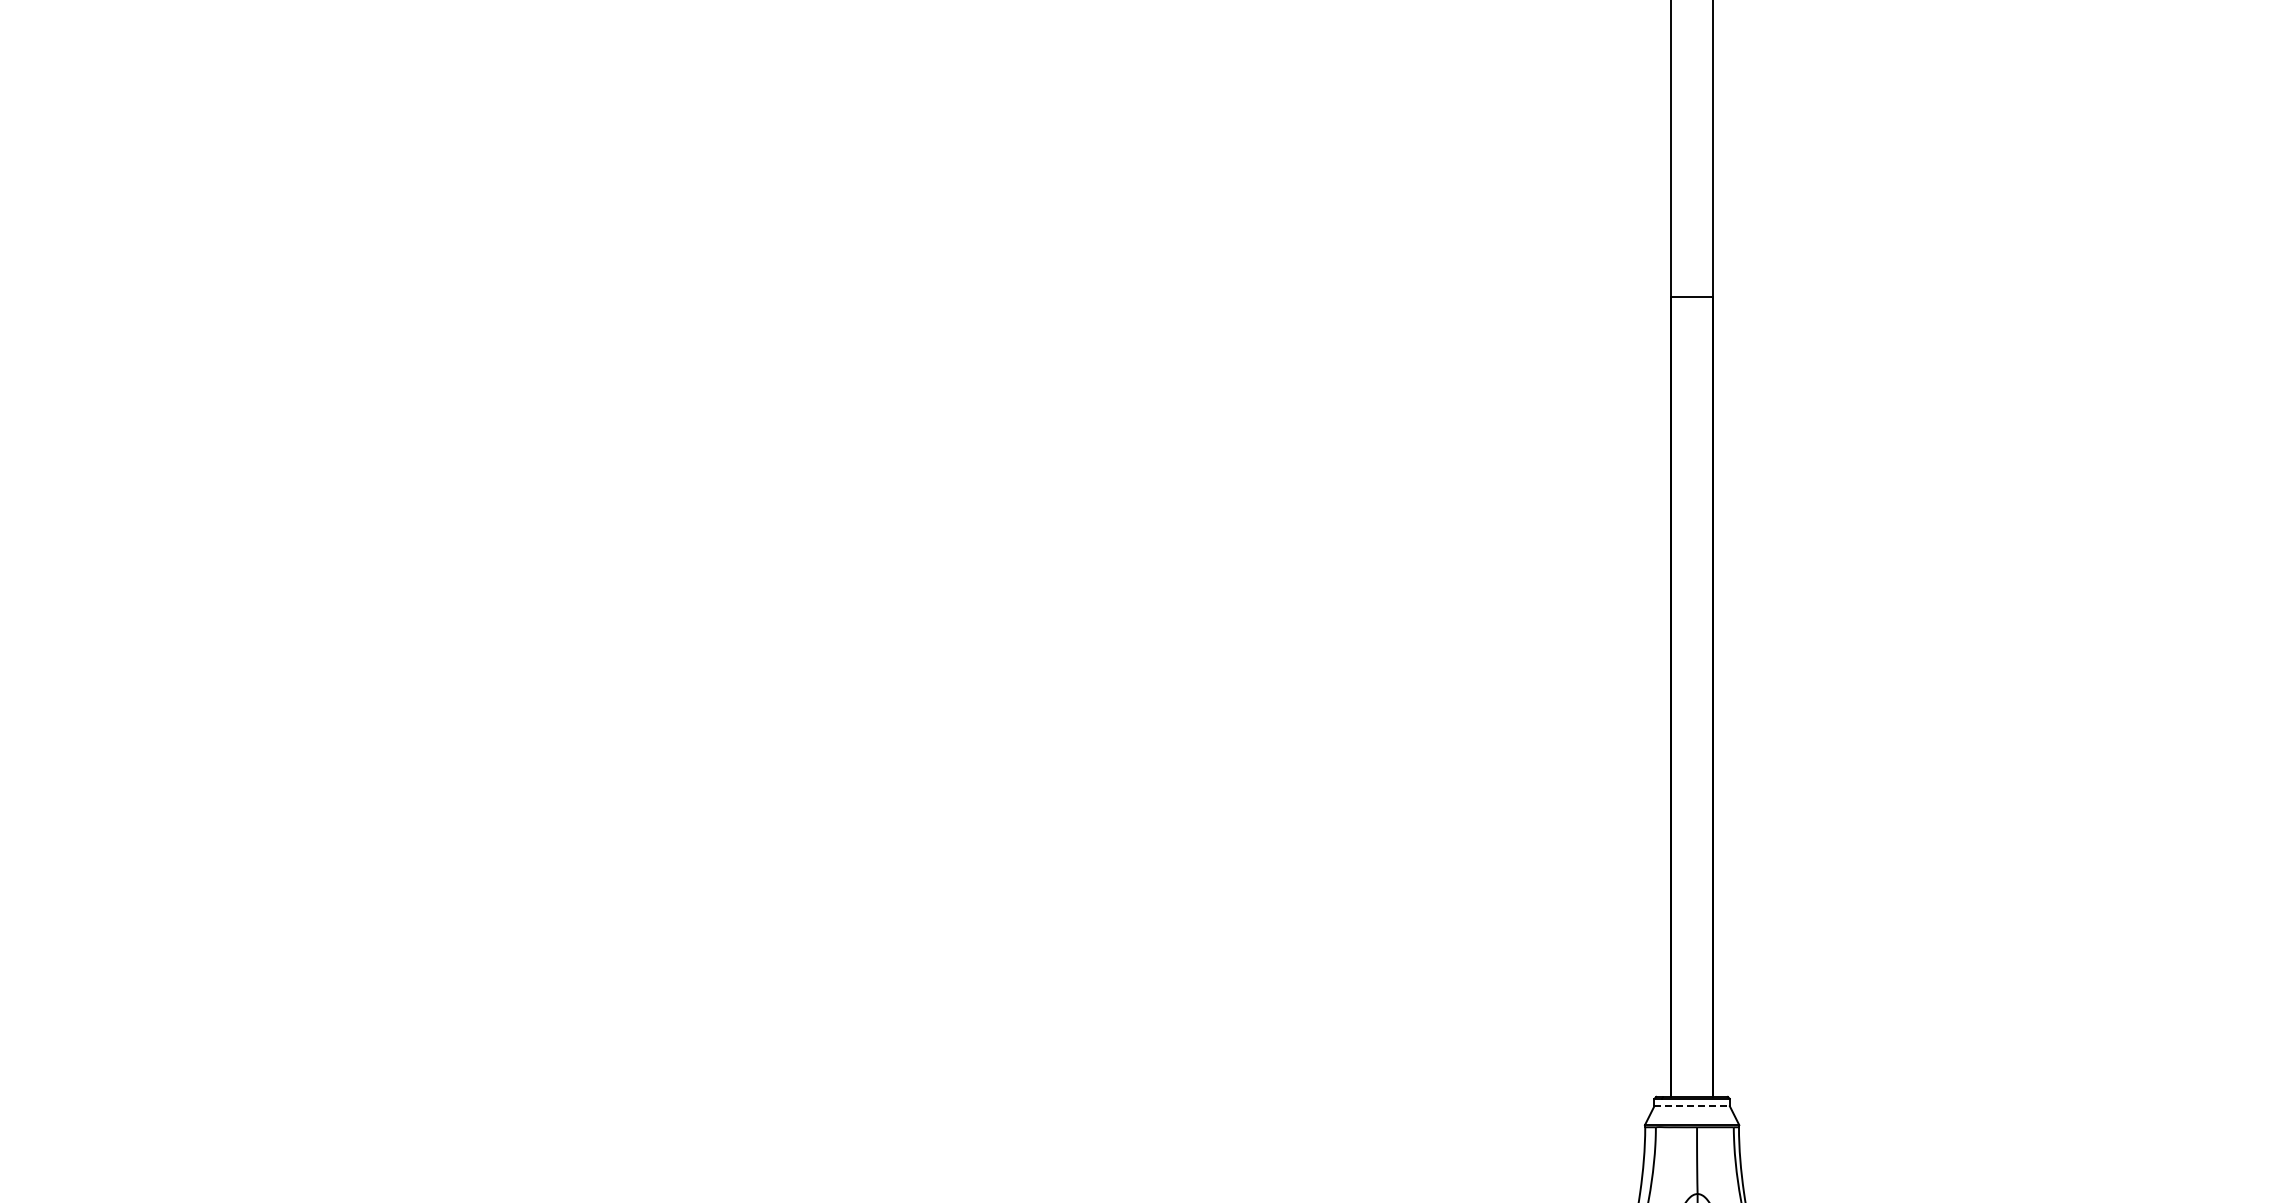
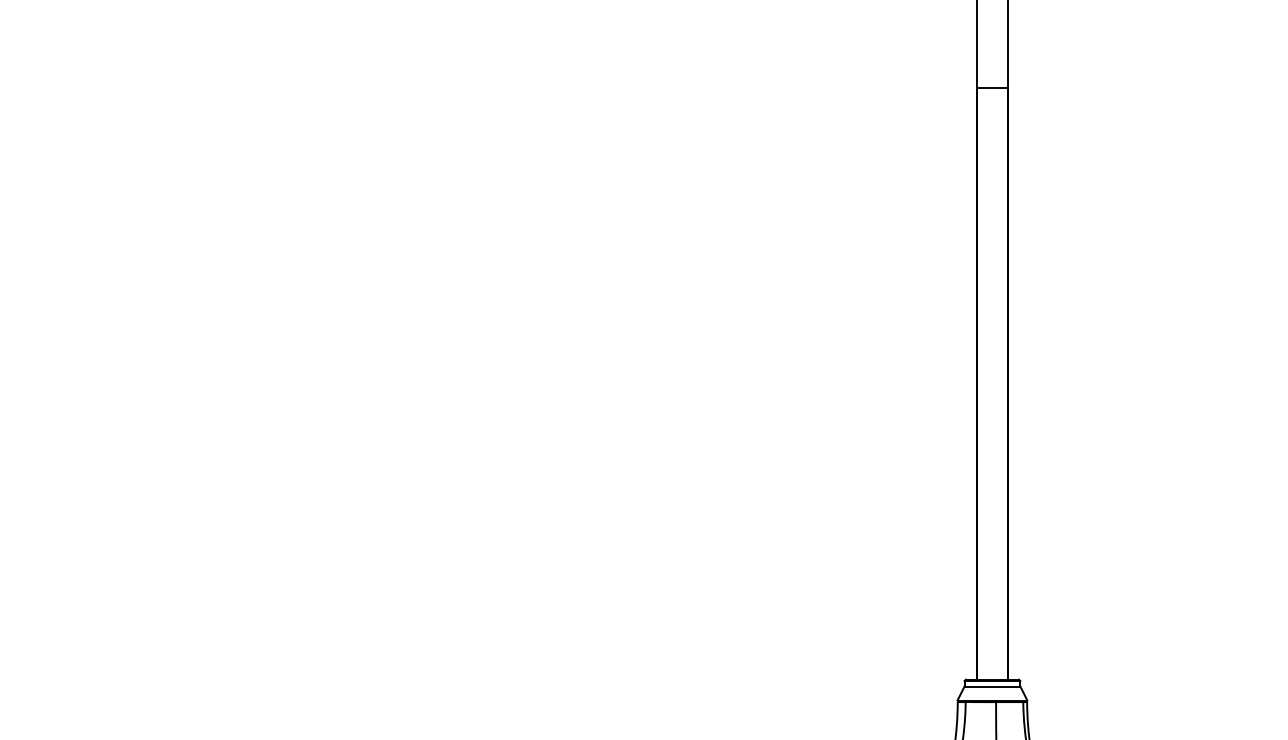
line: (1692, 1106) -> (992, 686), dashed -> solid

